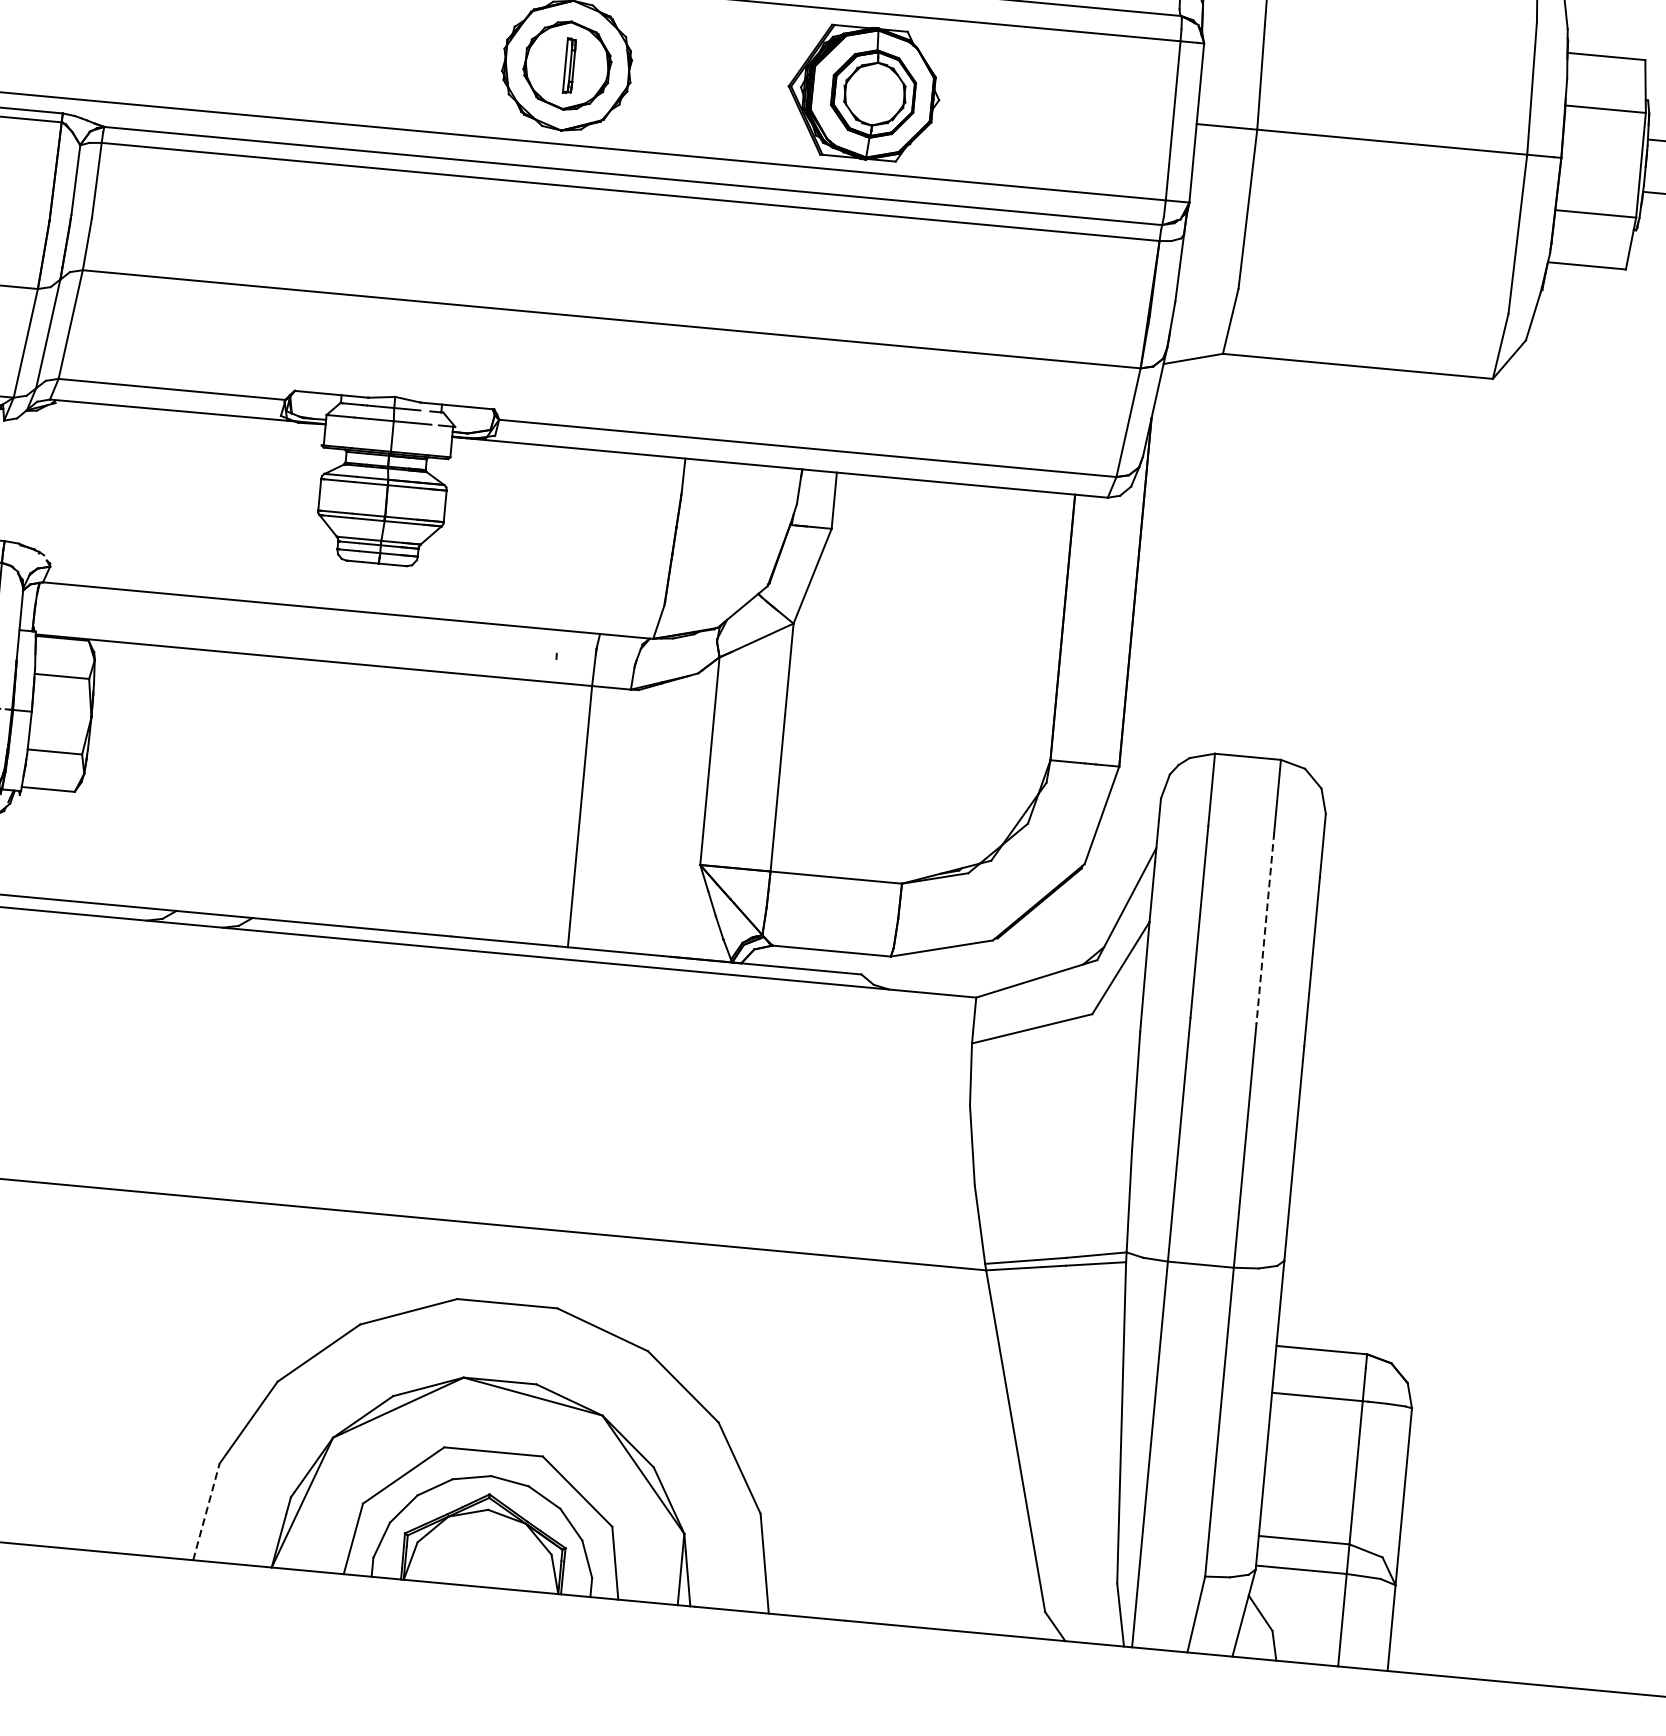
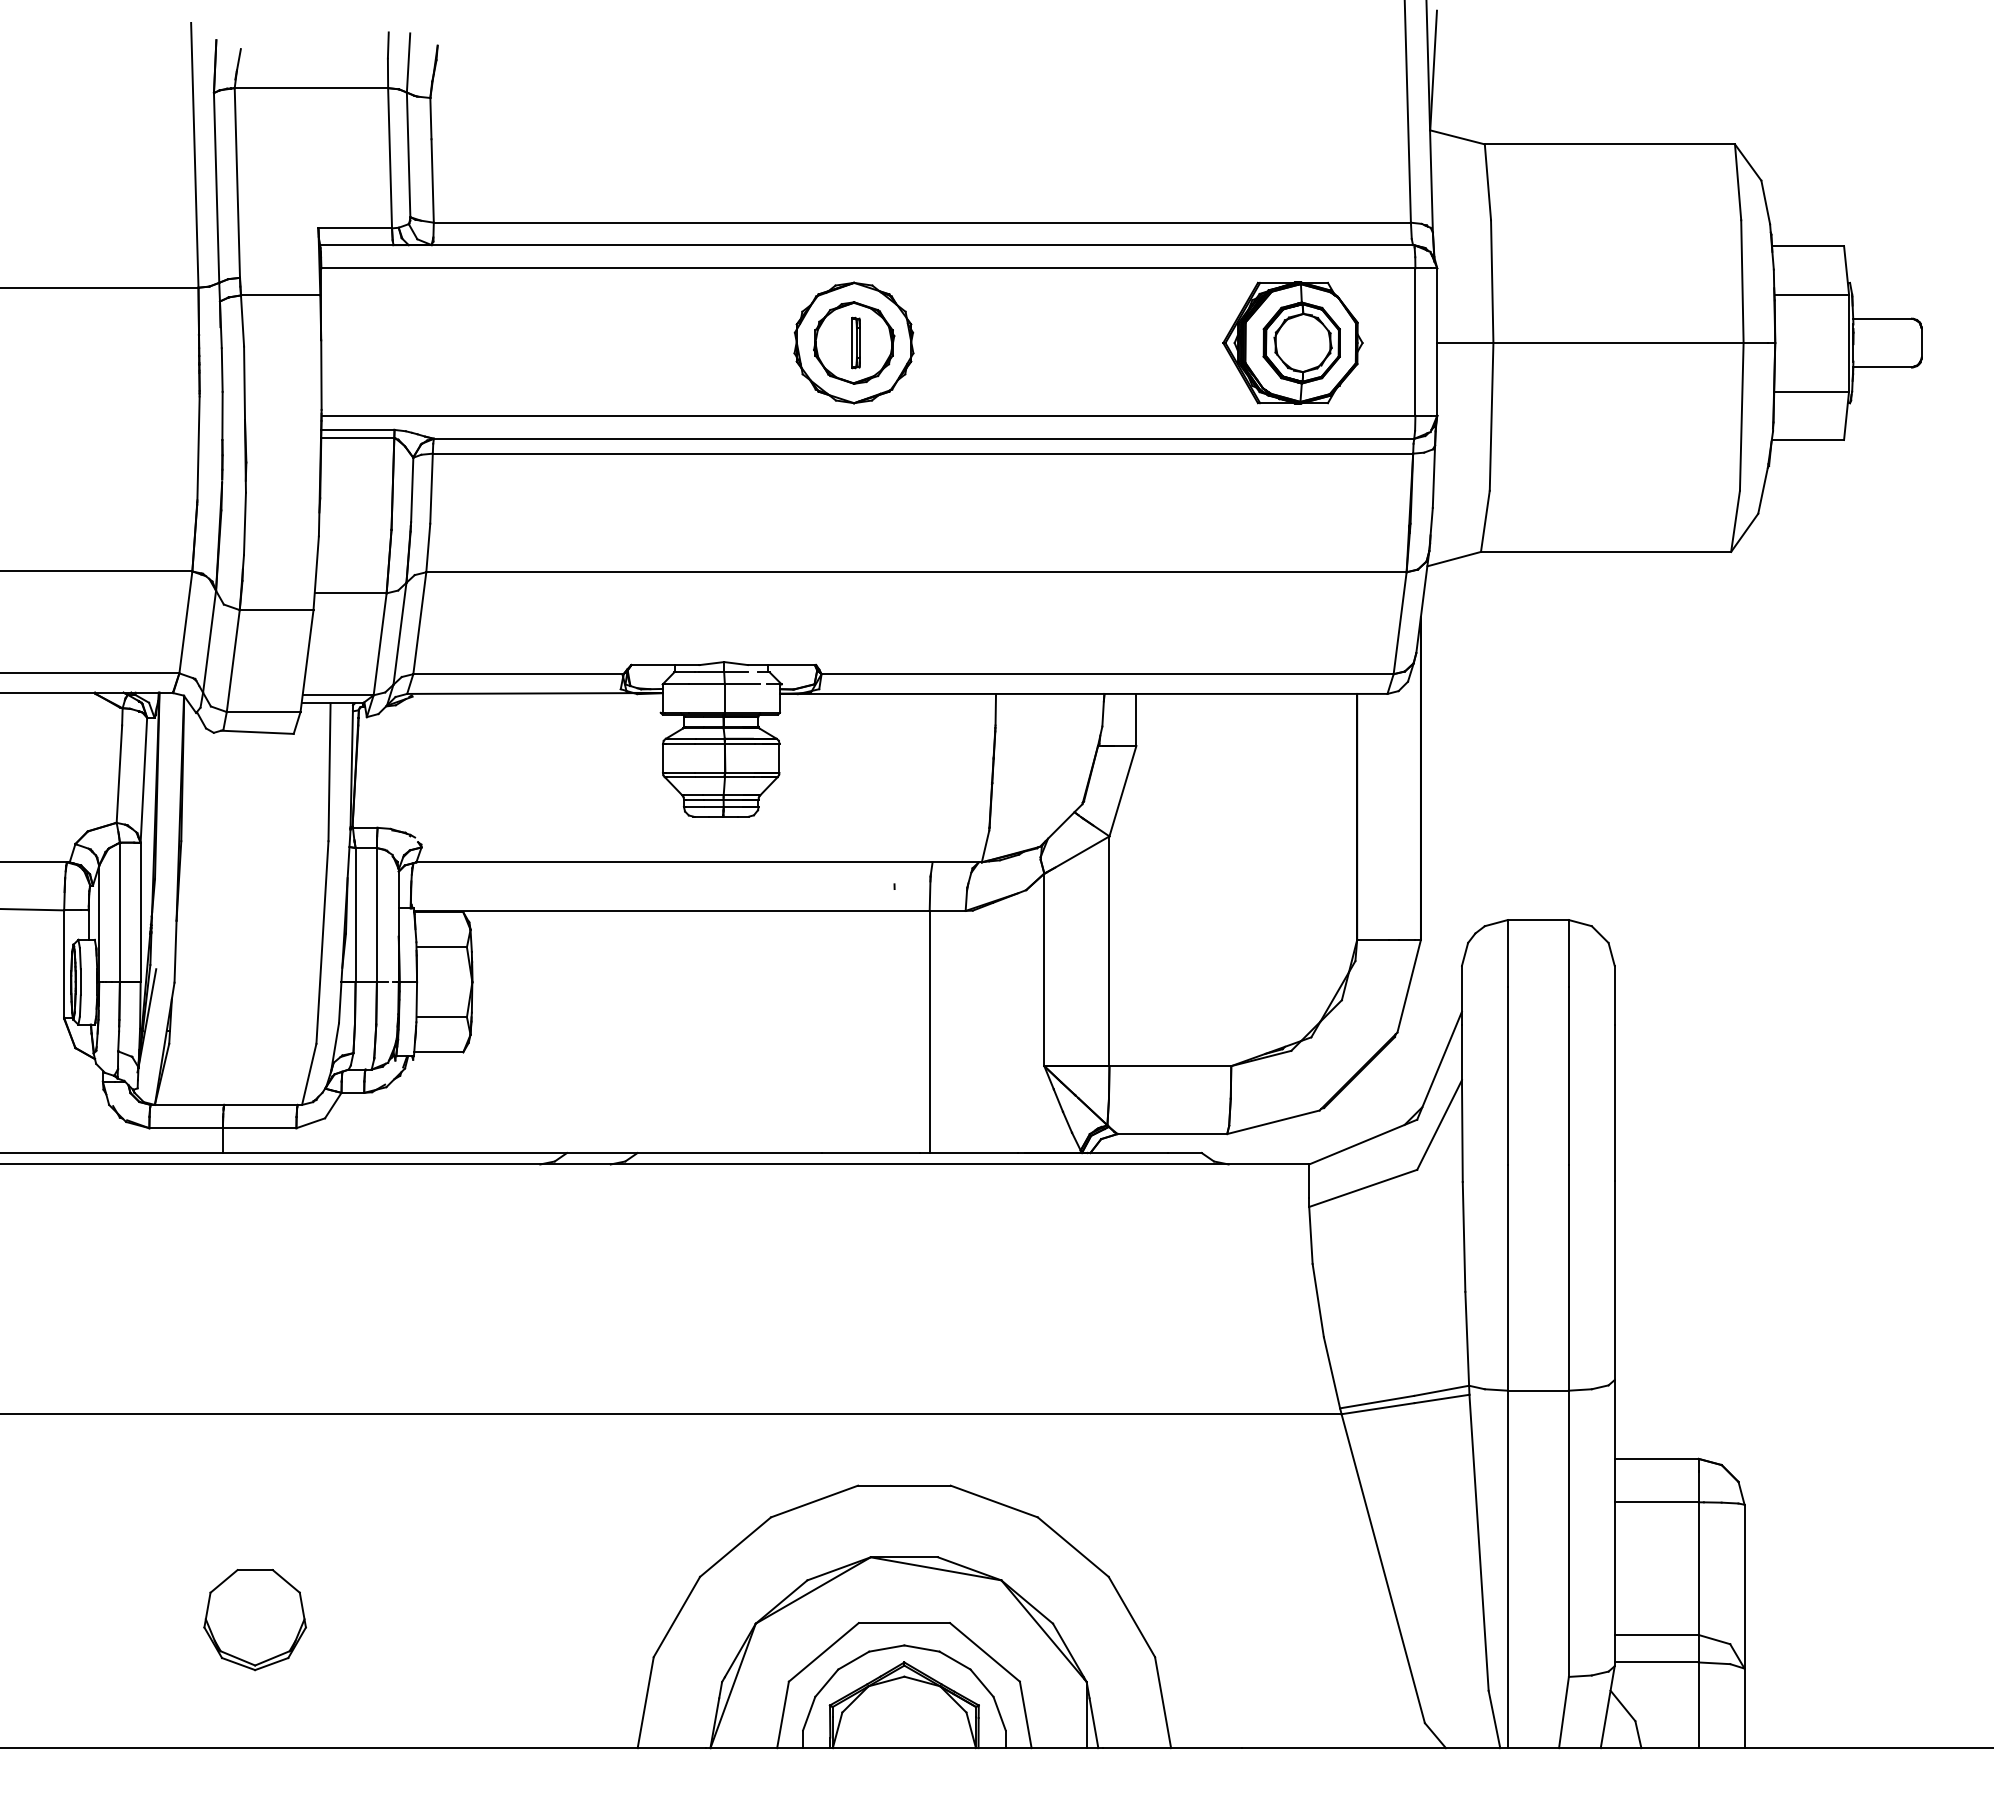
part: (863, 92) -> (1292, 342), moved
line: (1264, 927) -> (1568, 1075), dashed -> solid
line: (206, 1511) -> (645, 1702), dashed -> solid

